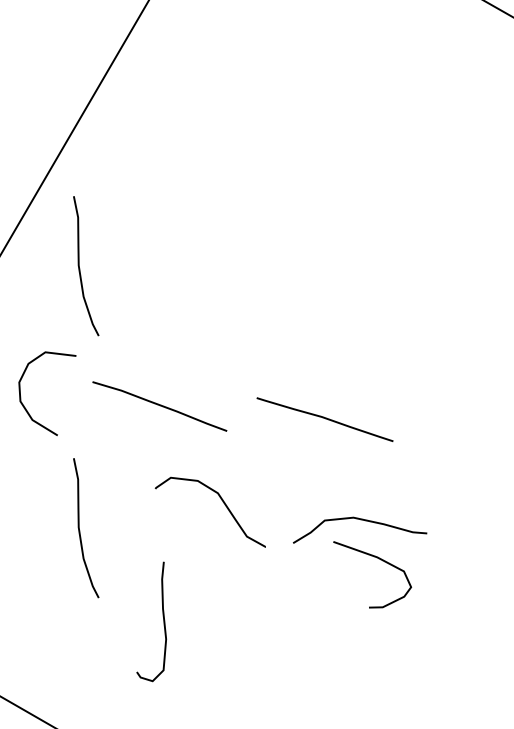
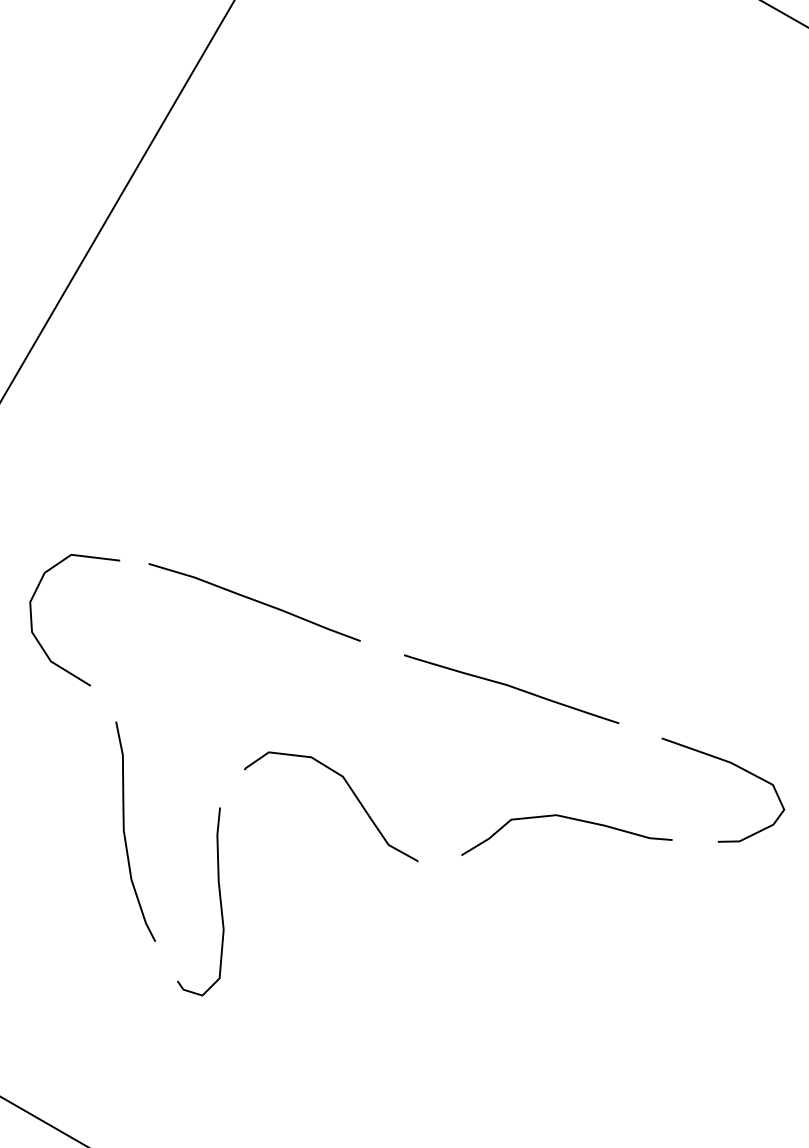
curve: (80, 268) -> (126, 422), removed
curve: (159, 405) -> (254, 600), moved
curve: (324, 418) -> (510, 687), moved
curve: (380, 560) -> (735, 767), moved
curve: (163, 621) -> (219, 901), moved

